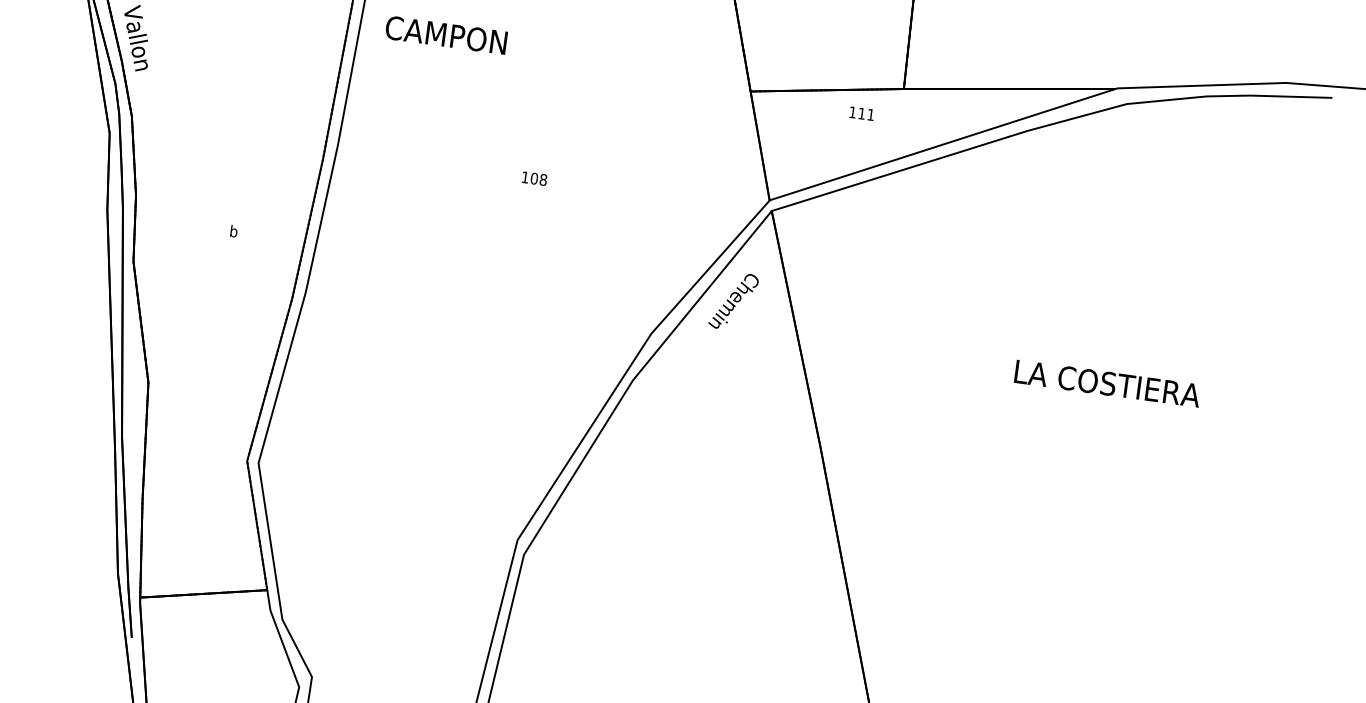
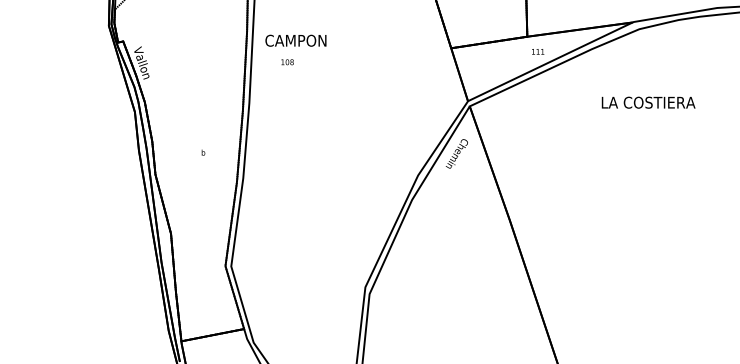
text: (862, 113) -> (538, 51), moved
text: (534, 179) -> (287, 62), moved
text: (1107, 383) -> (648, 102), moved

